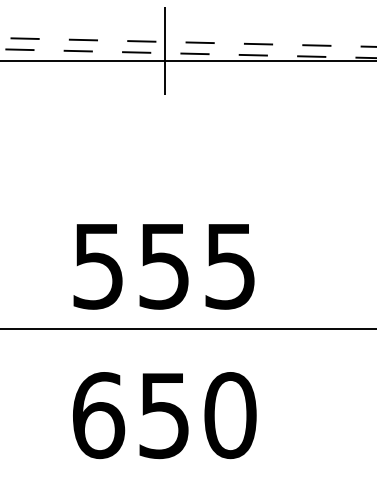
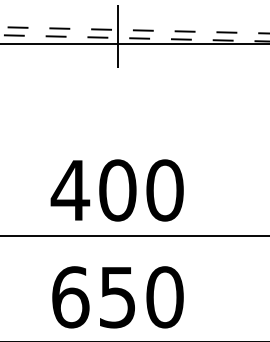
text: (162, 266) -> (116, 190), 555 -> 400

